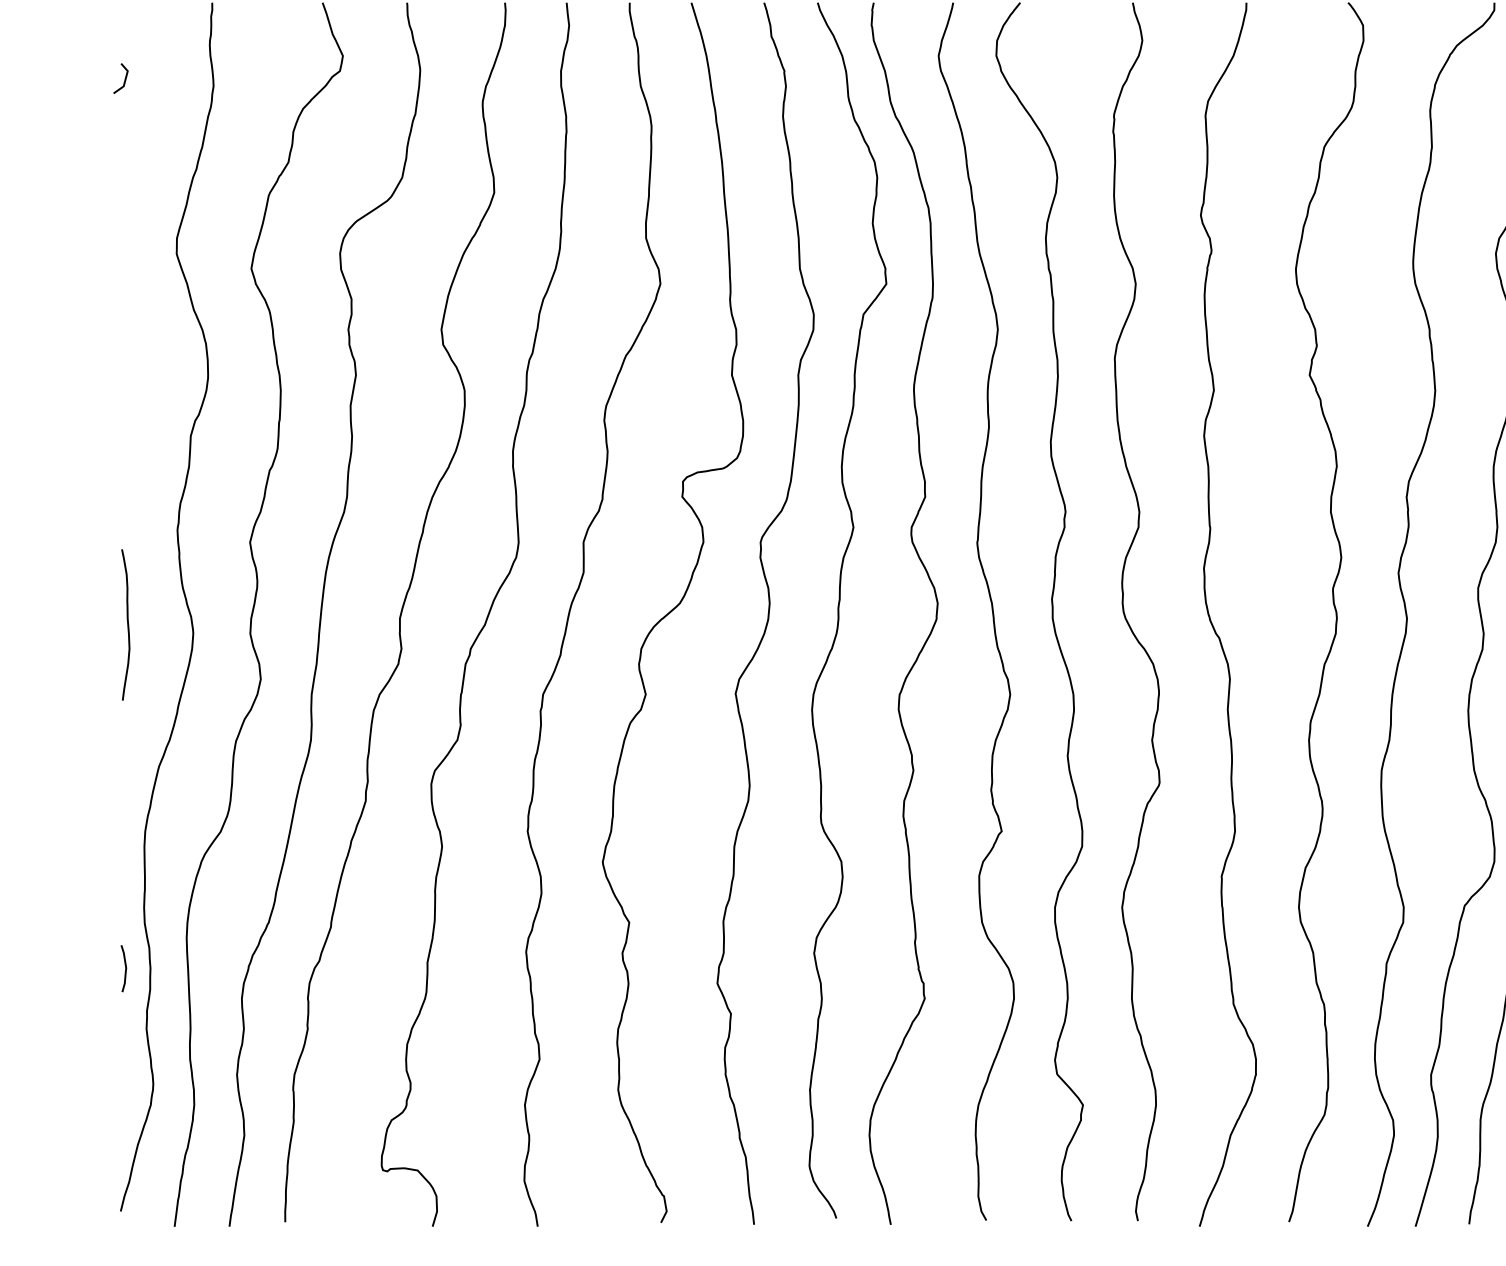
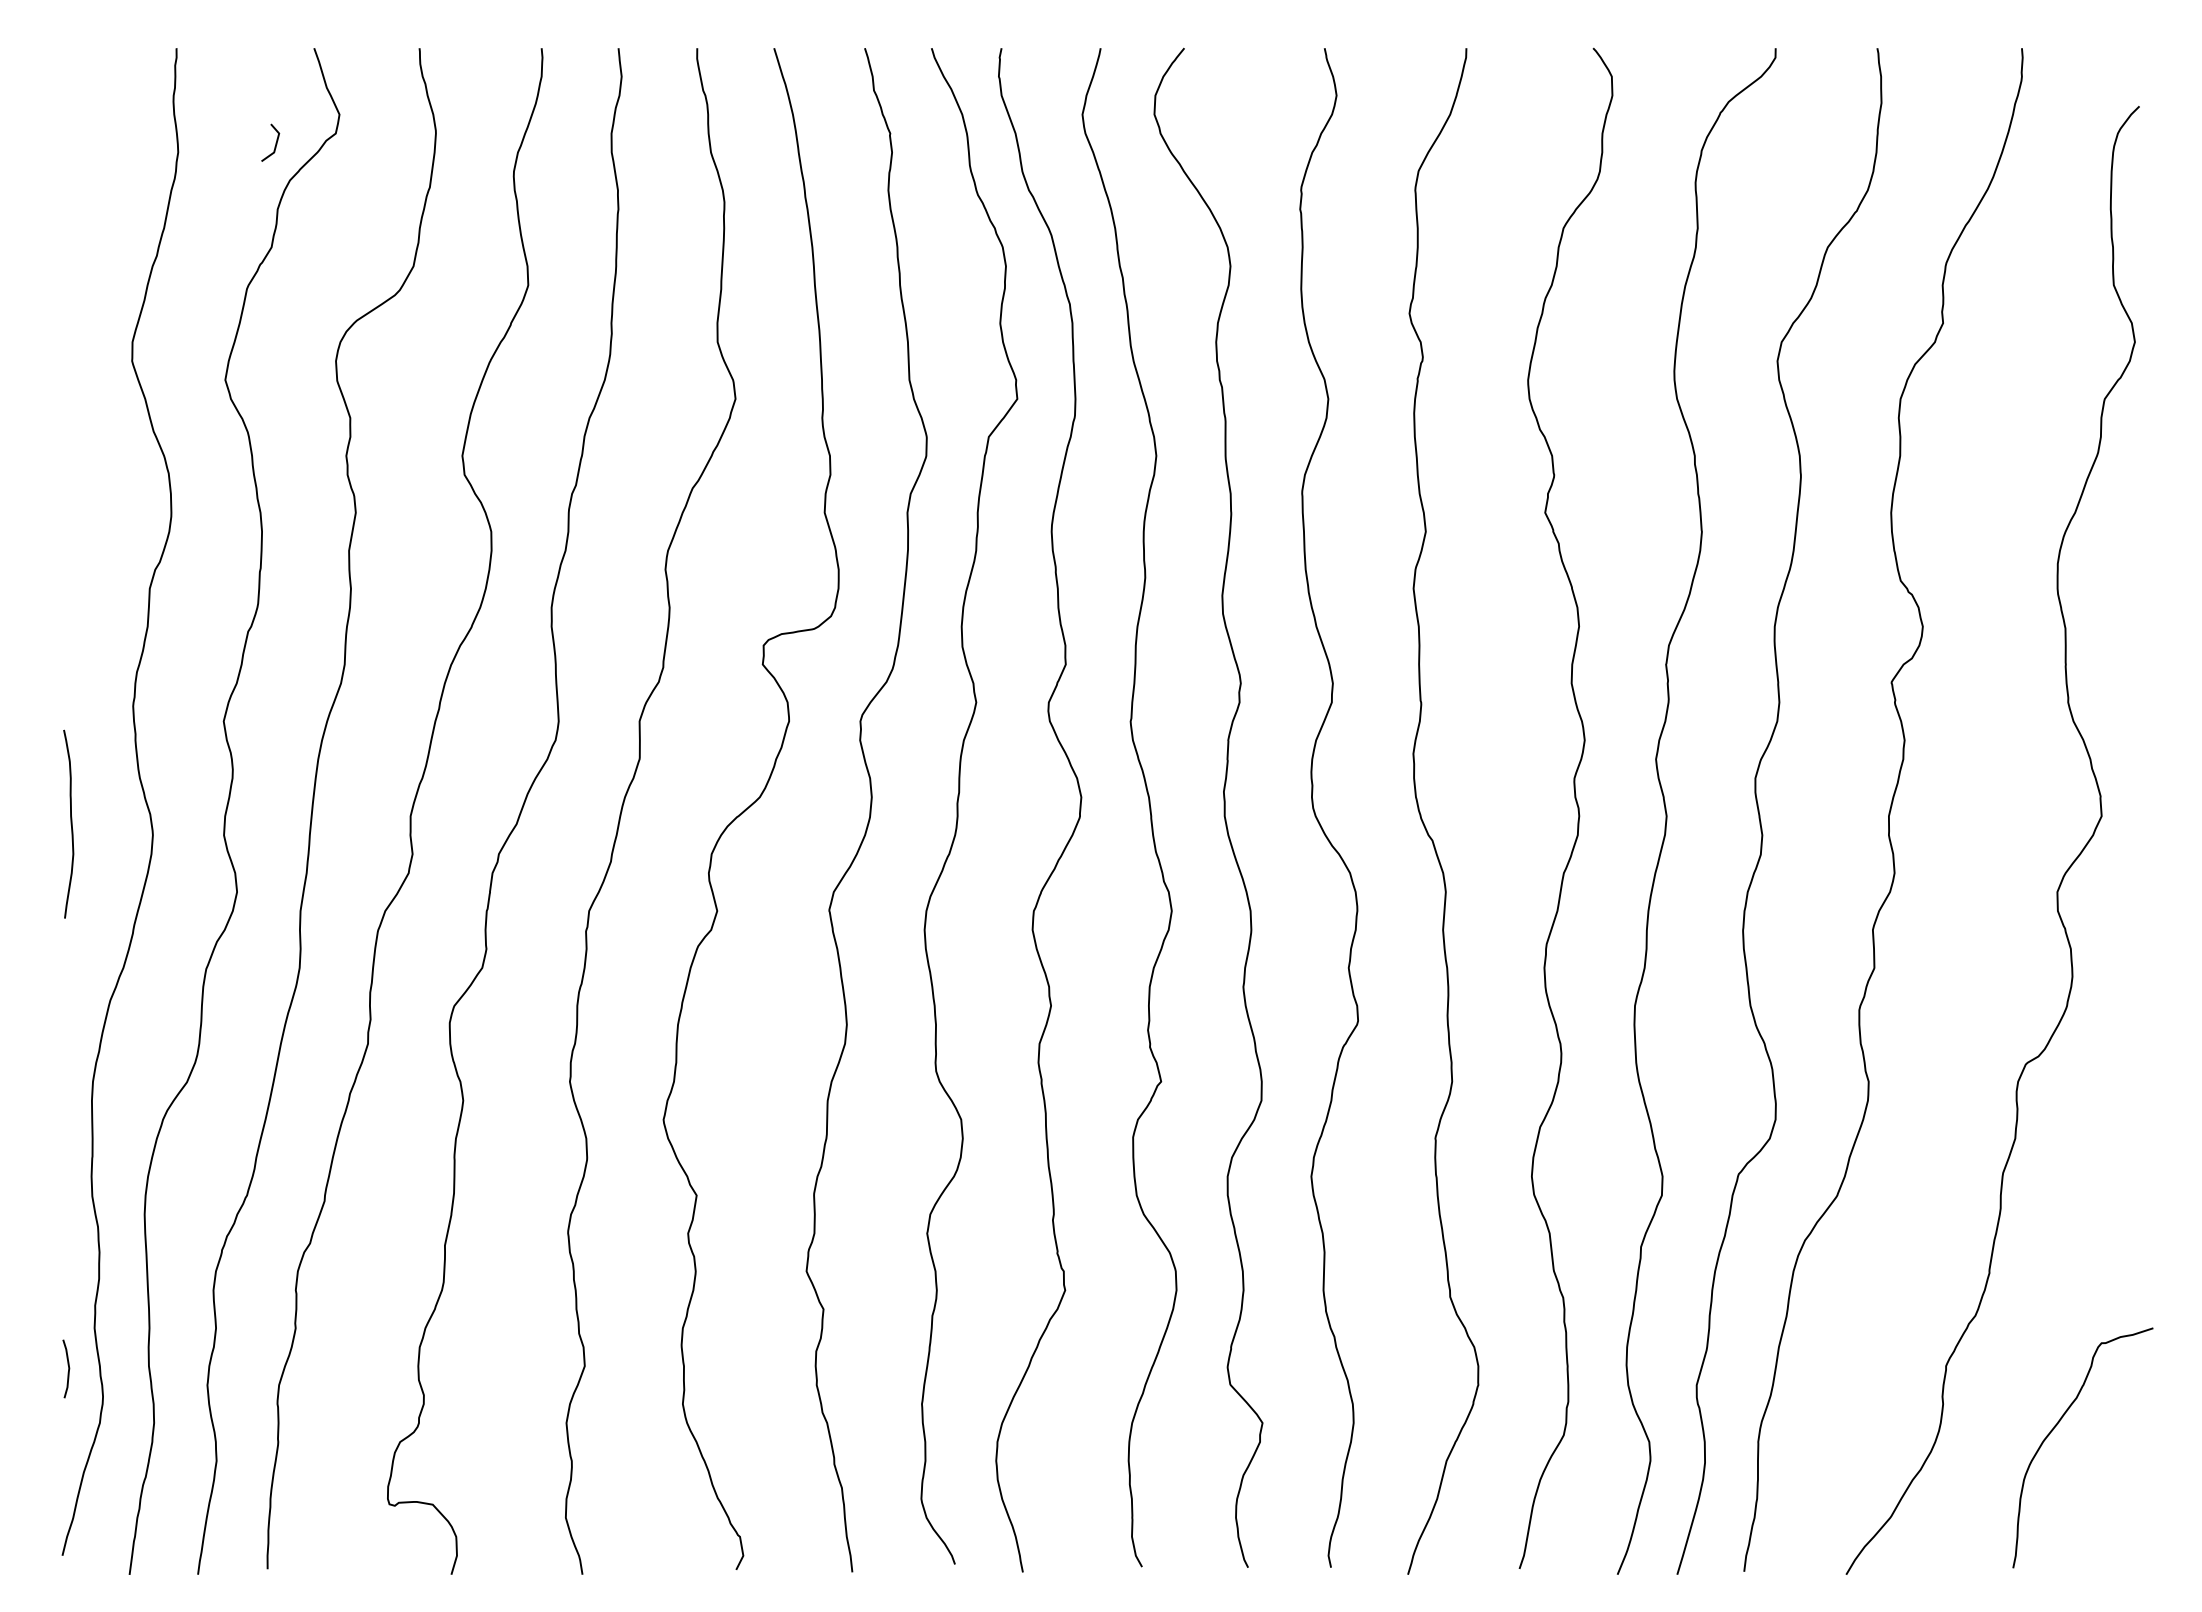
line: (124, 78) -> (275, 142), moved
curve: (125, 968) -> (68, 1368), moved

